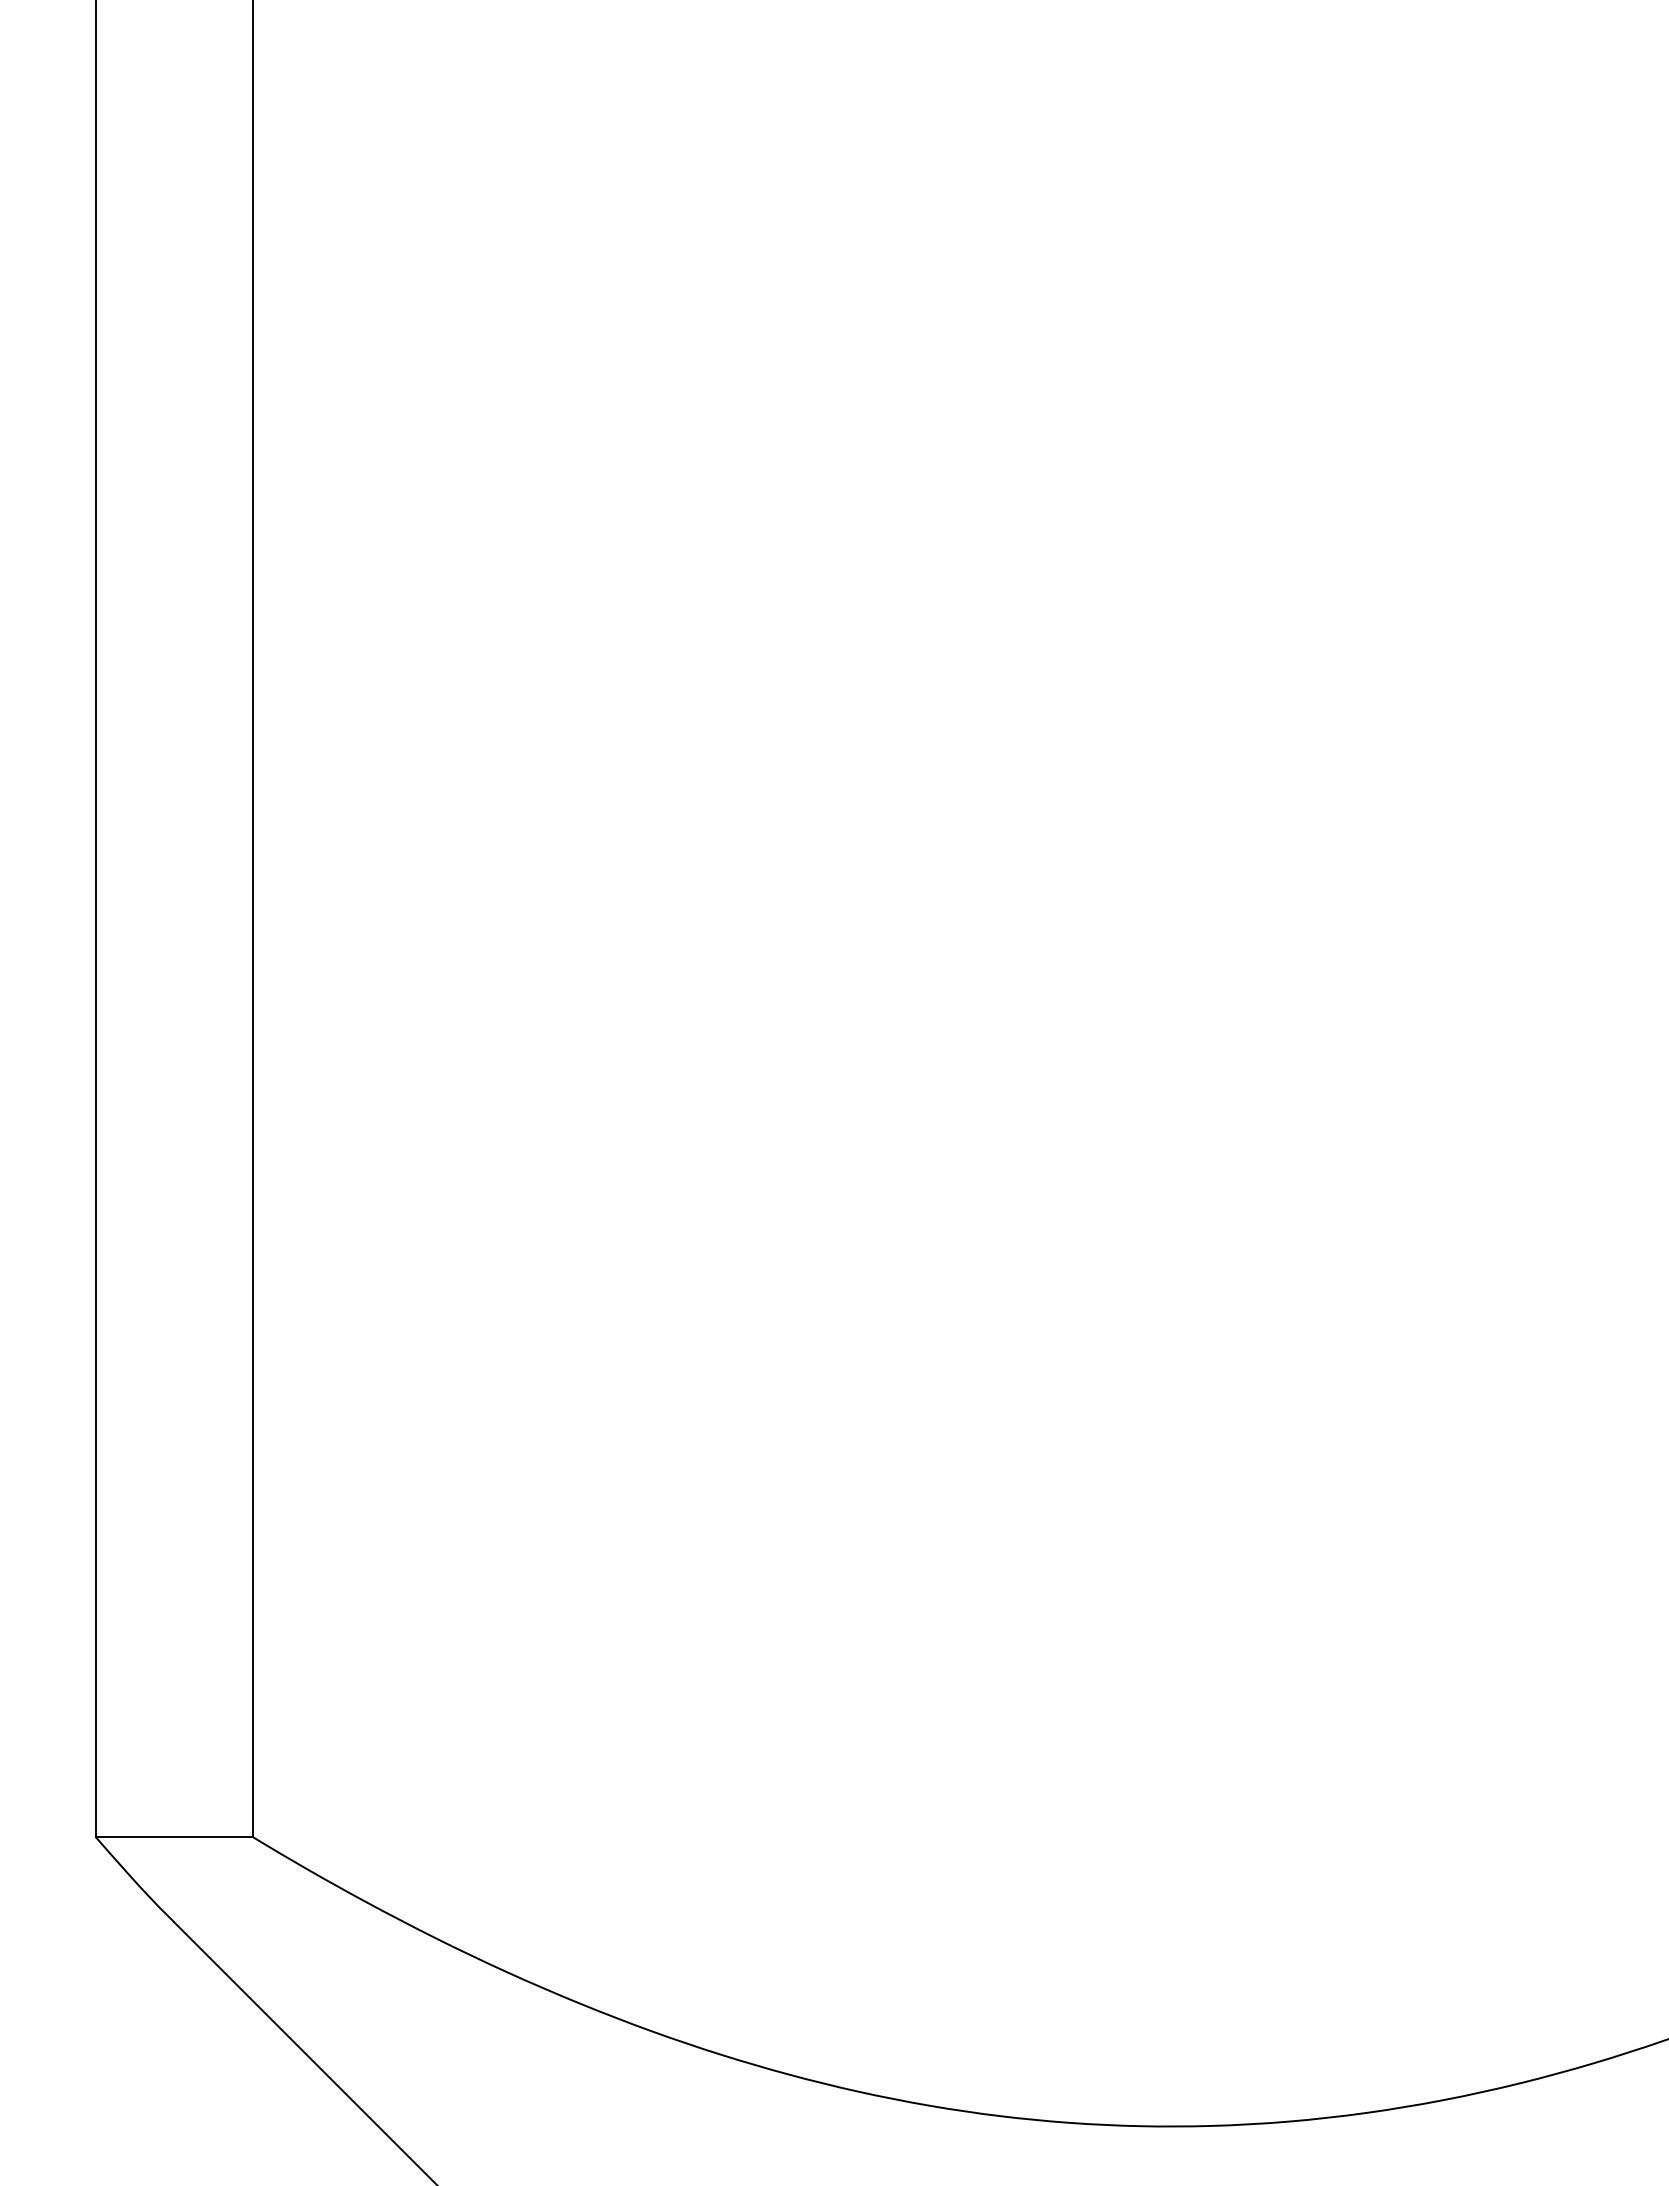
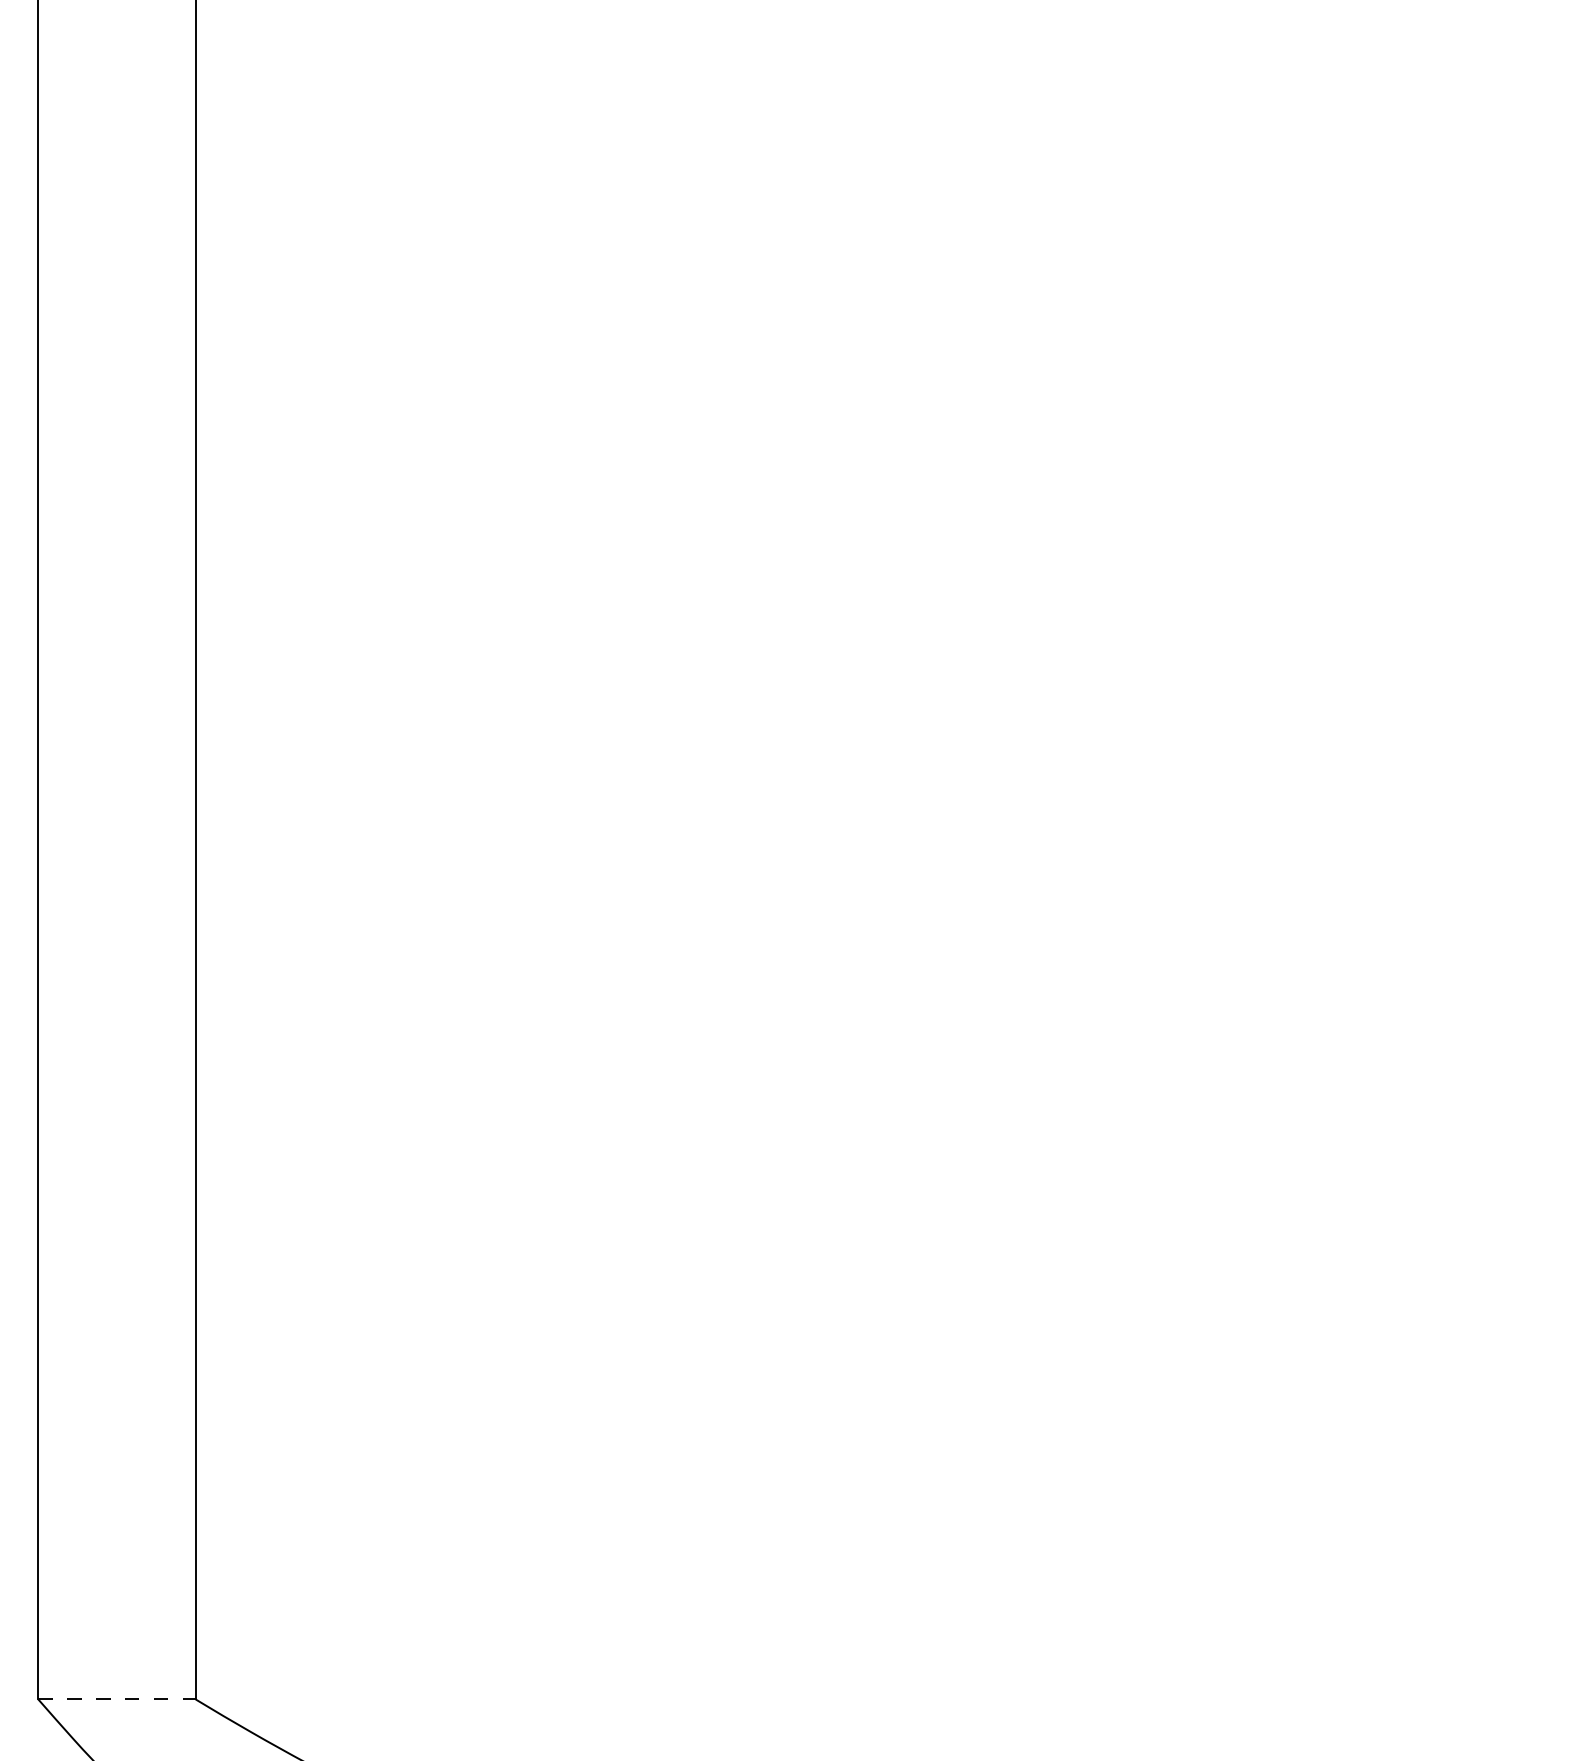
line: (174, 1837) -> (116, 1699), solid -> dashed

